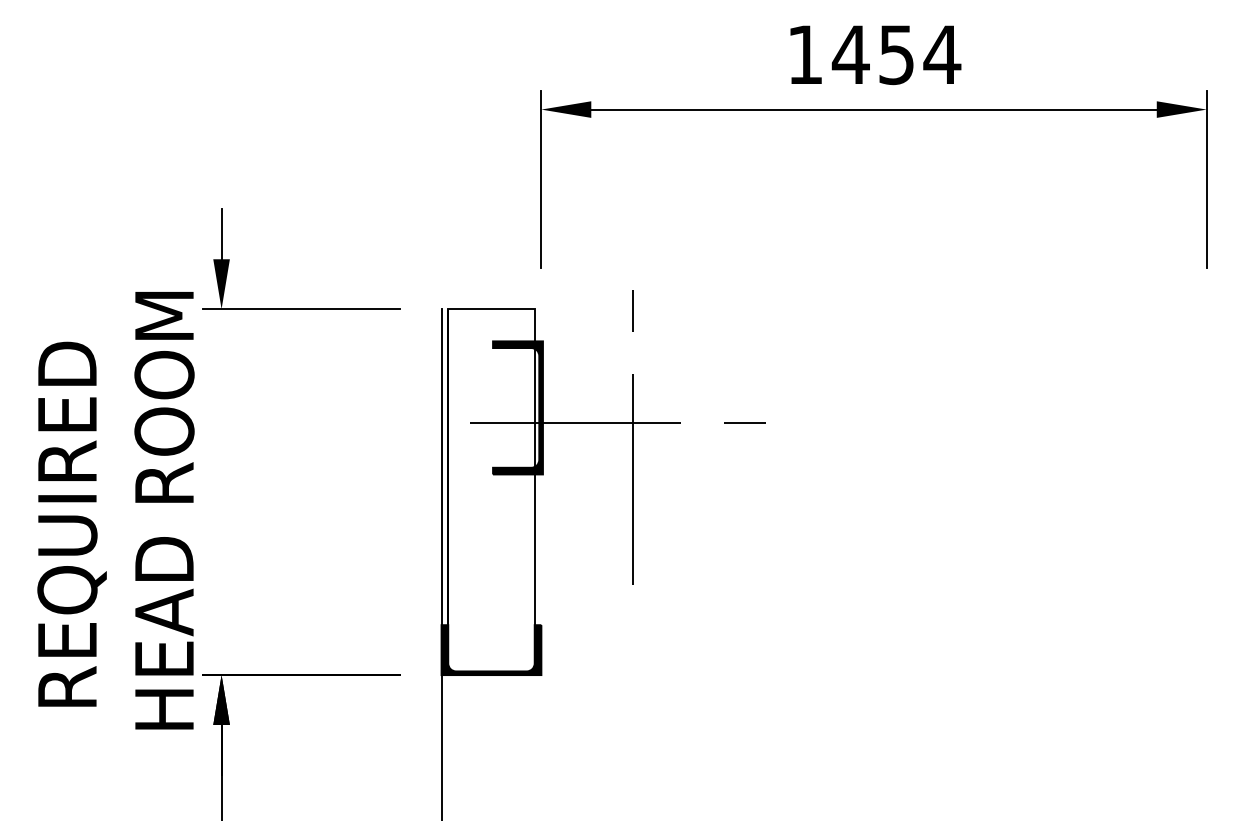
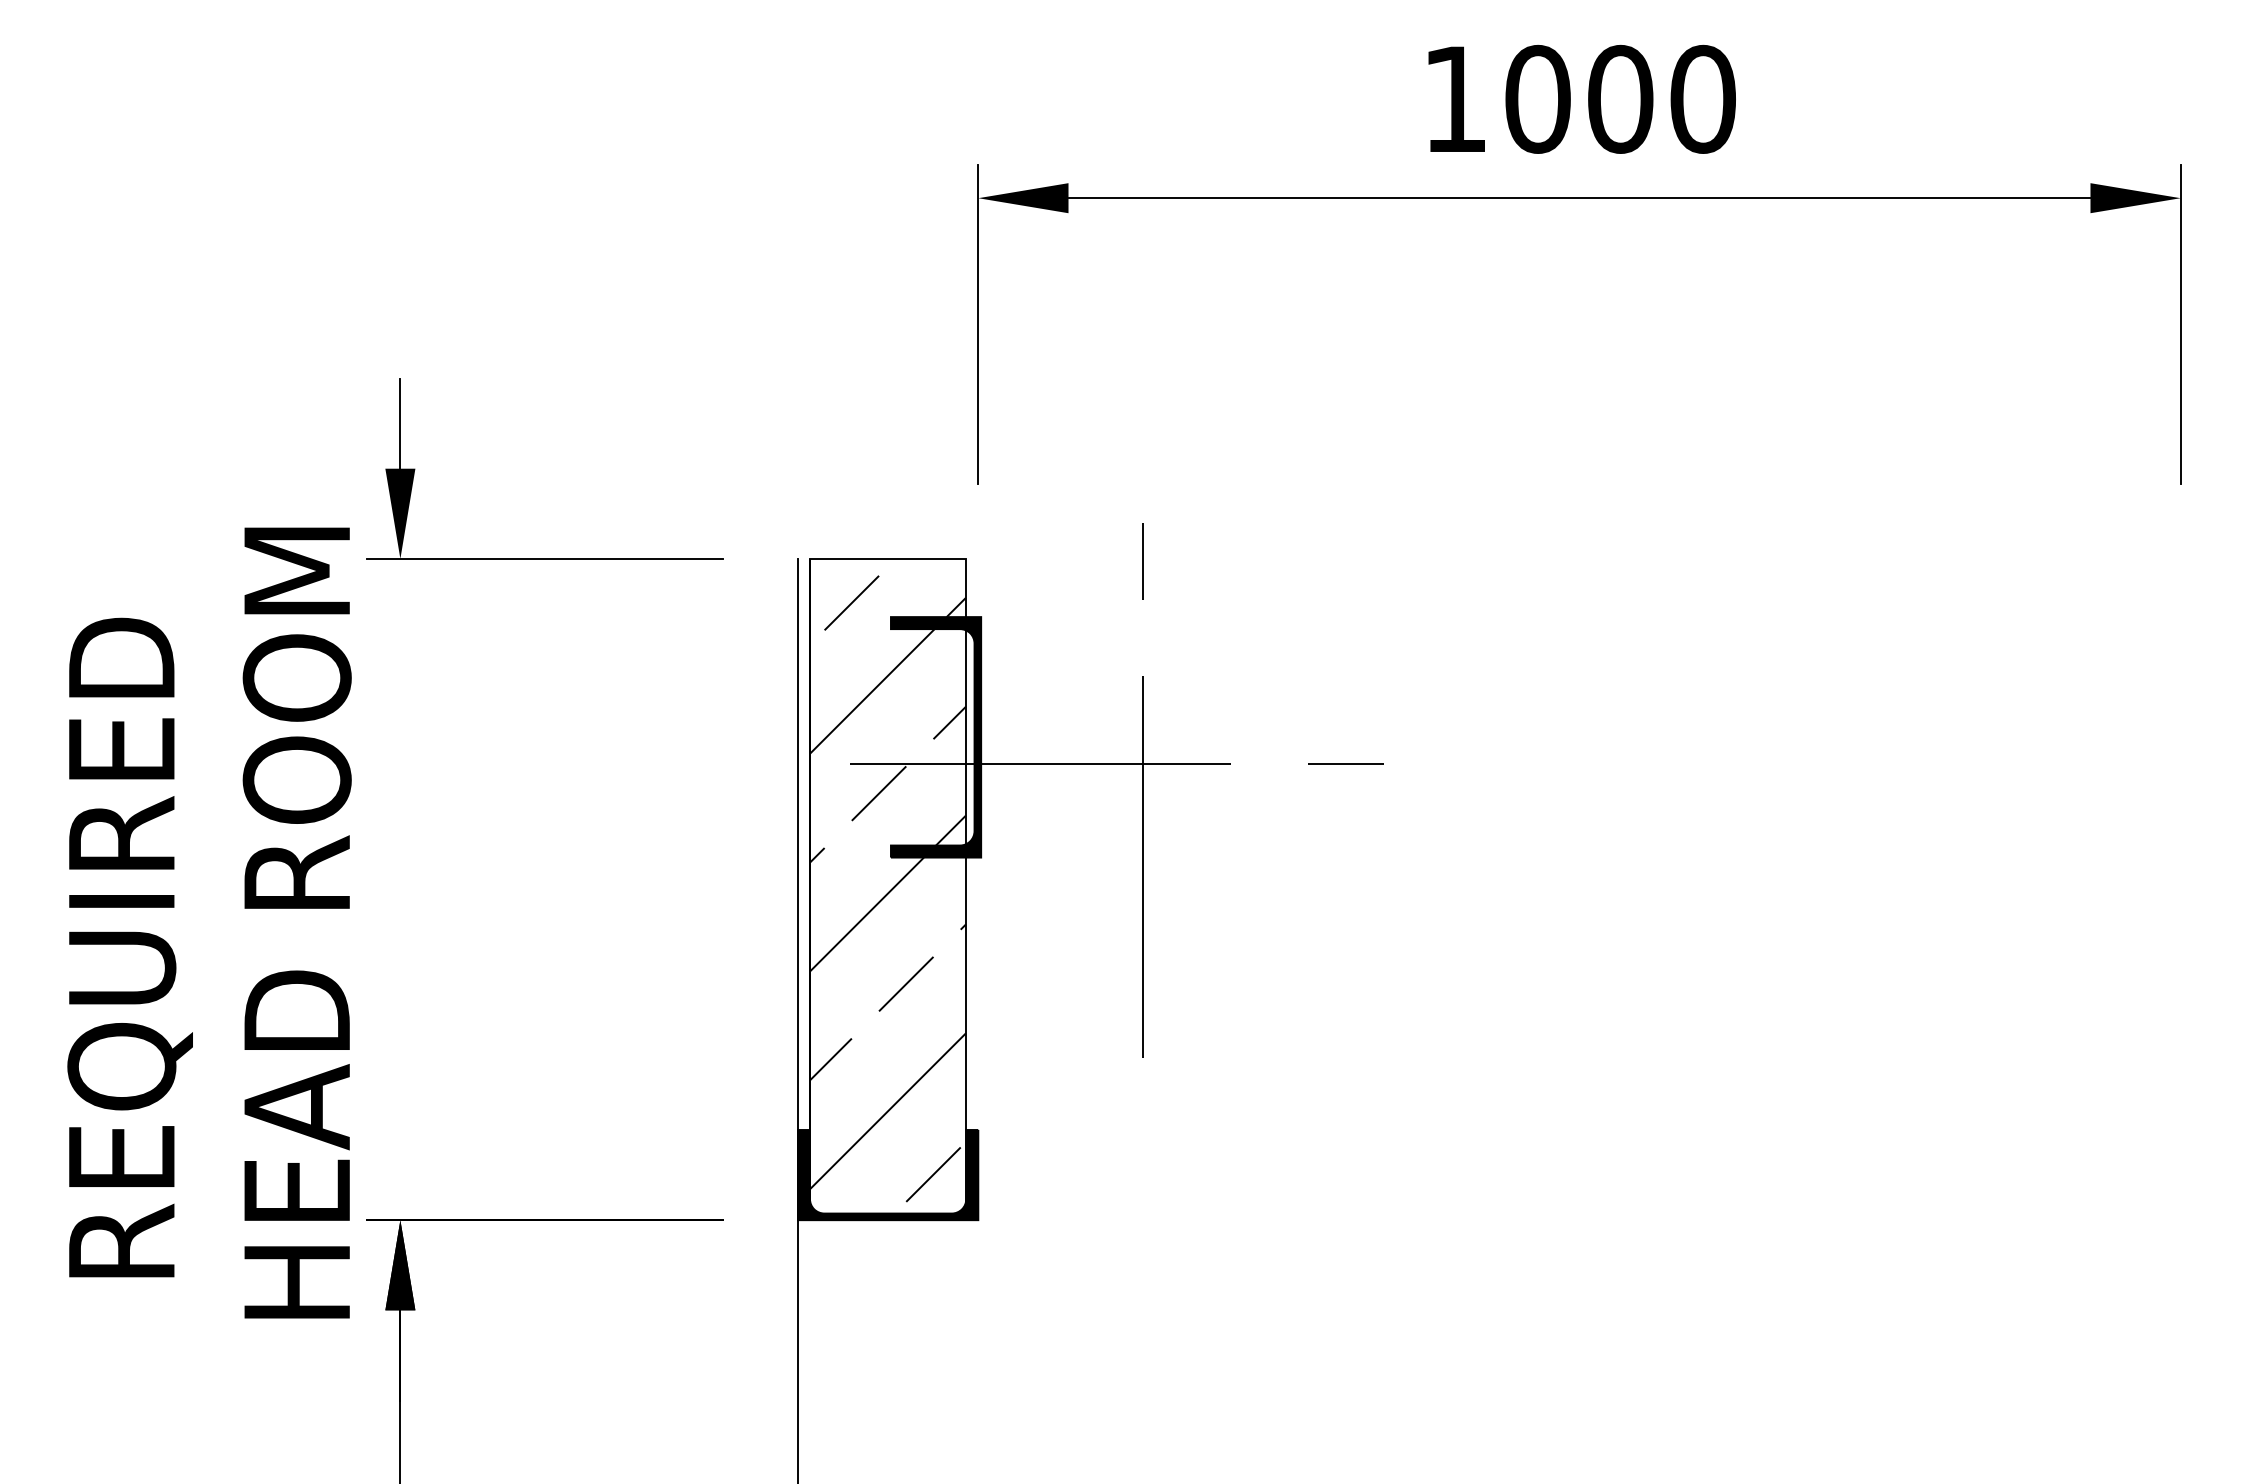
text: (896, 54) -> (1620, 98), 1454 -> 1000
hatch: (491, 491) -> (888, 888), added

